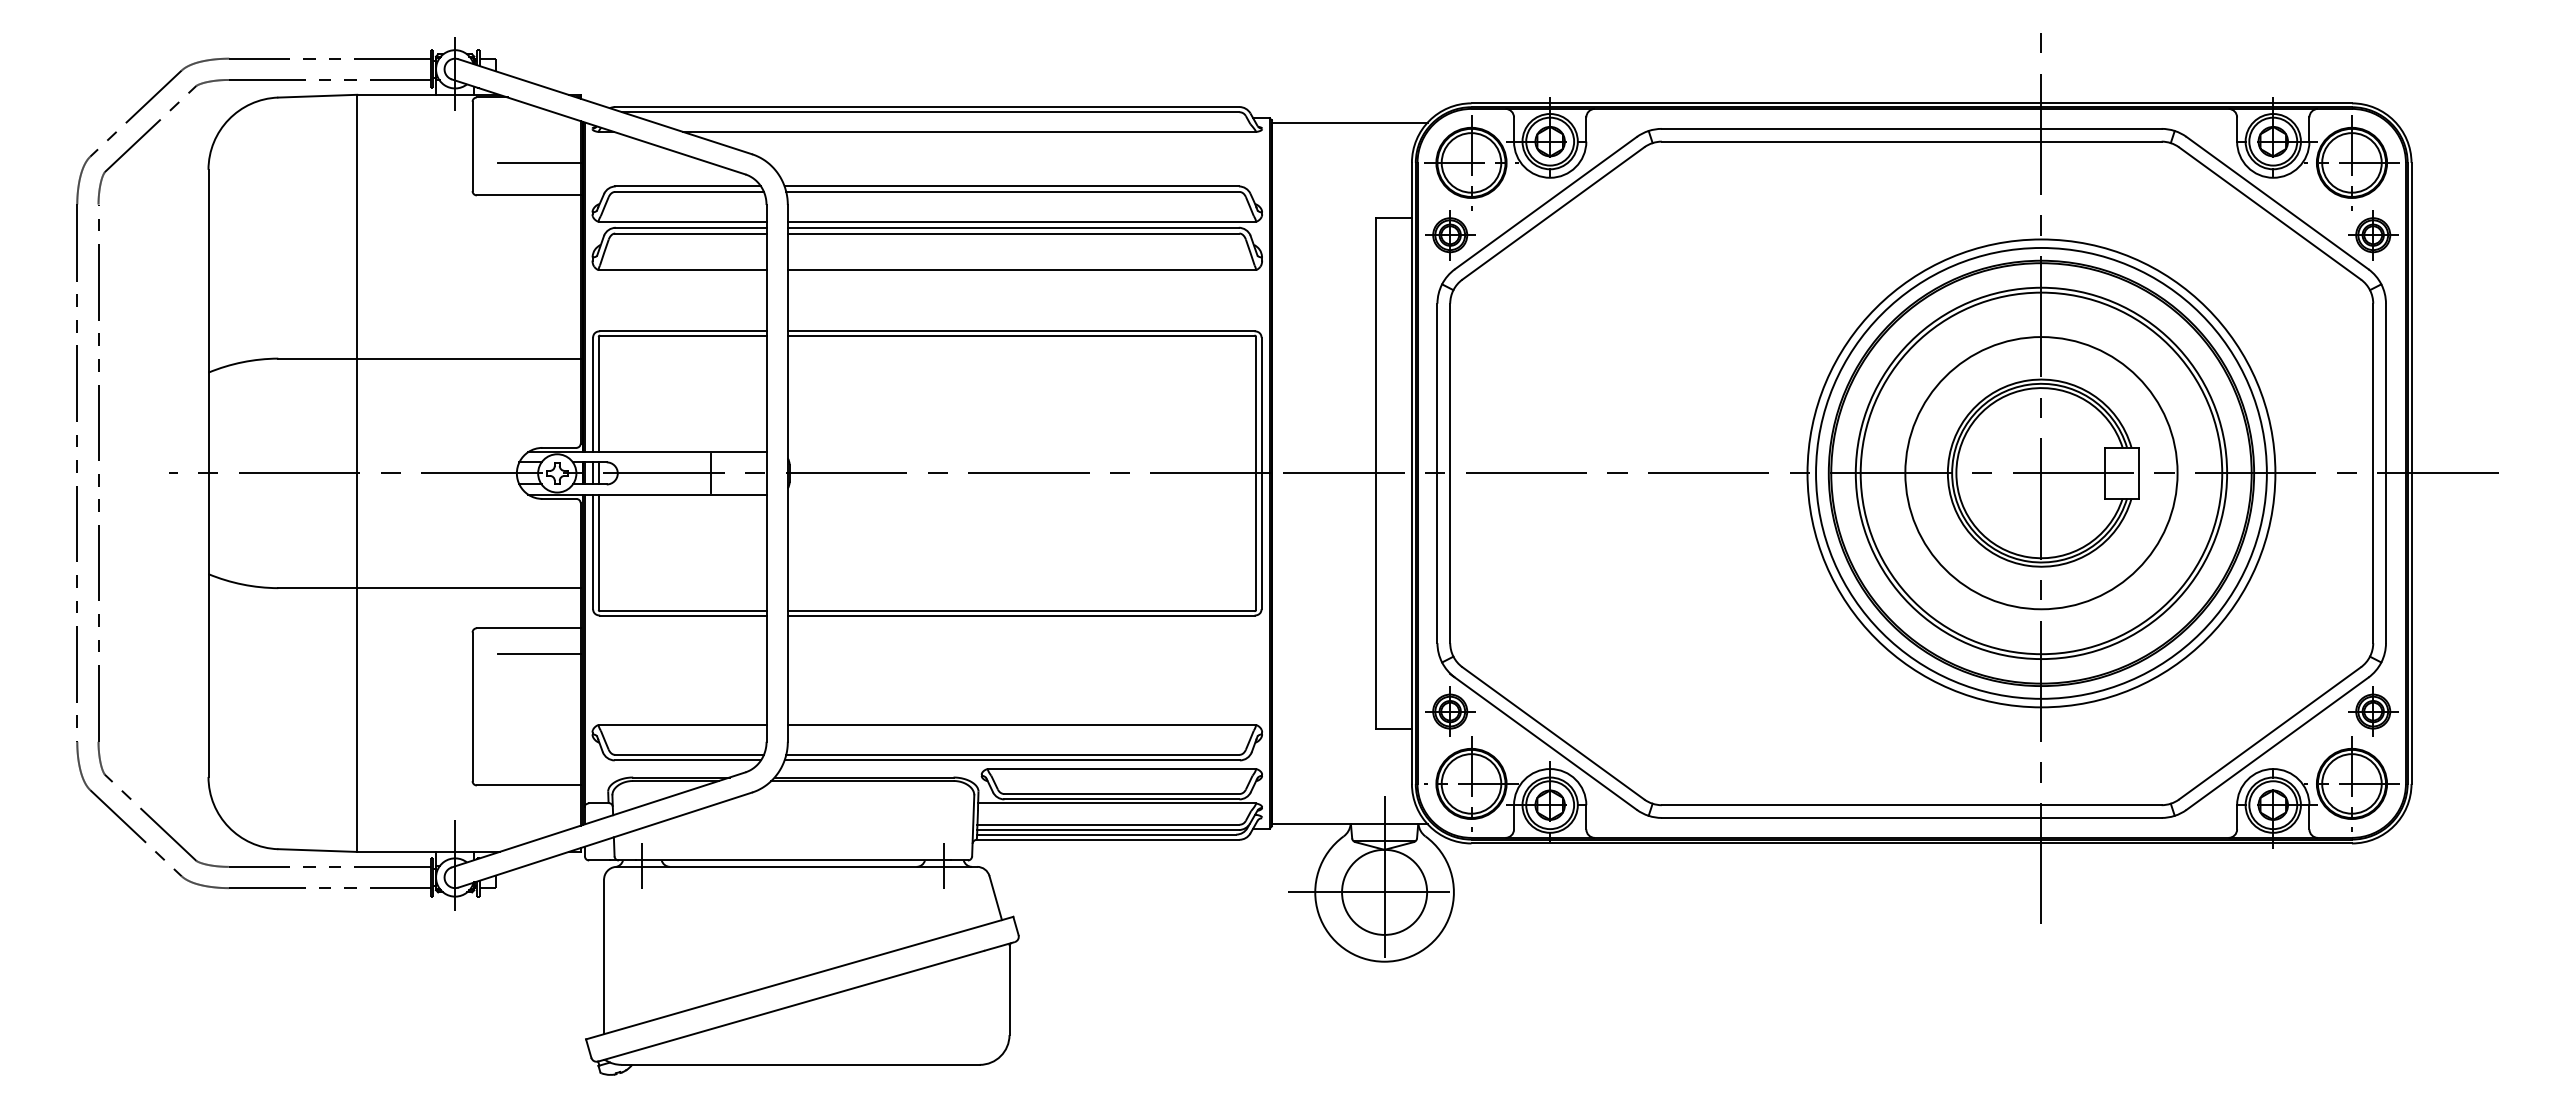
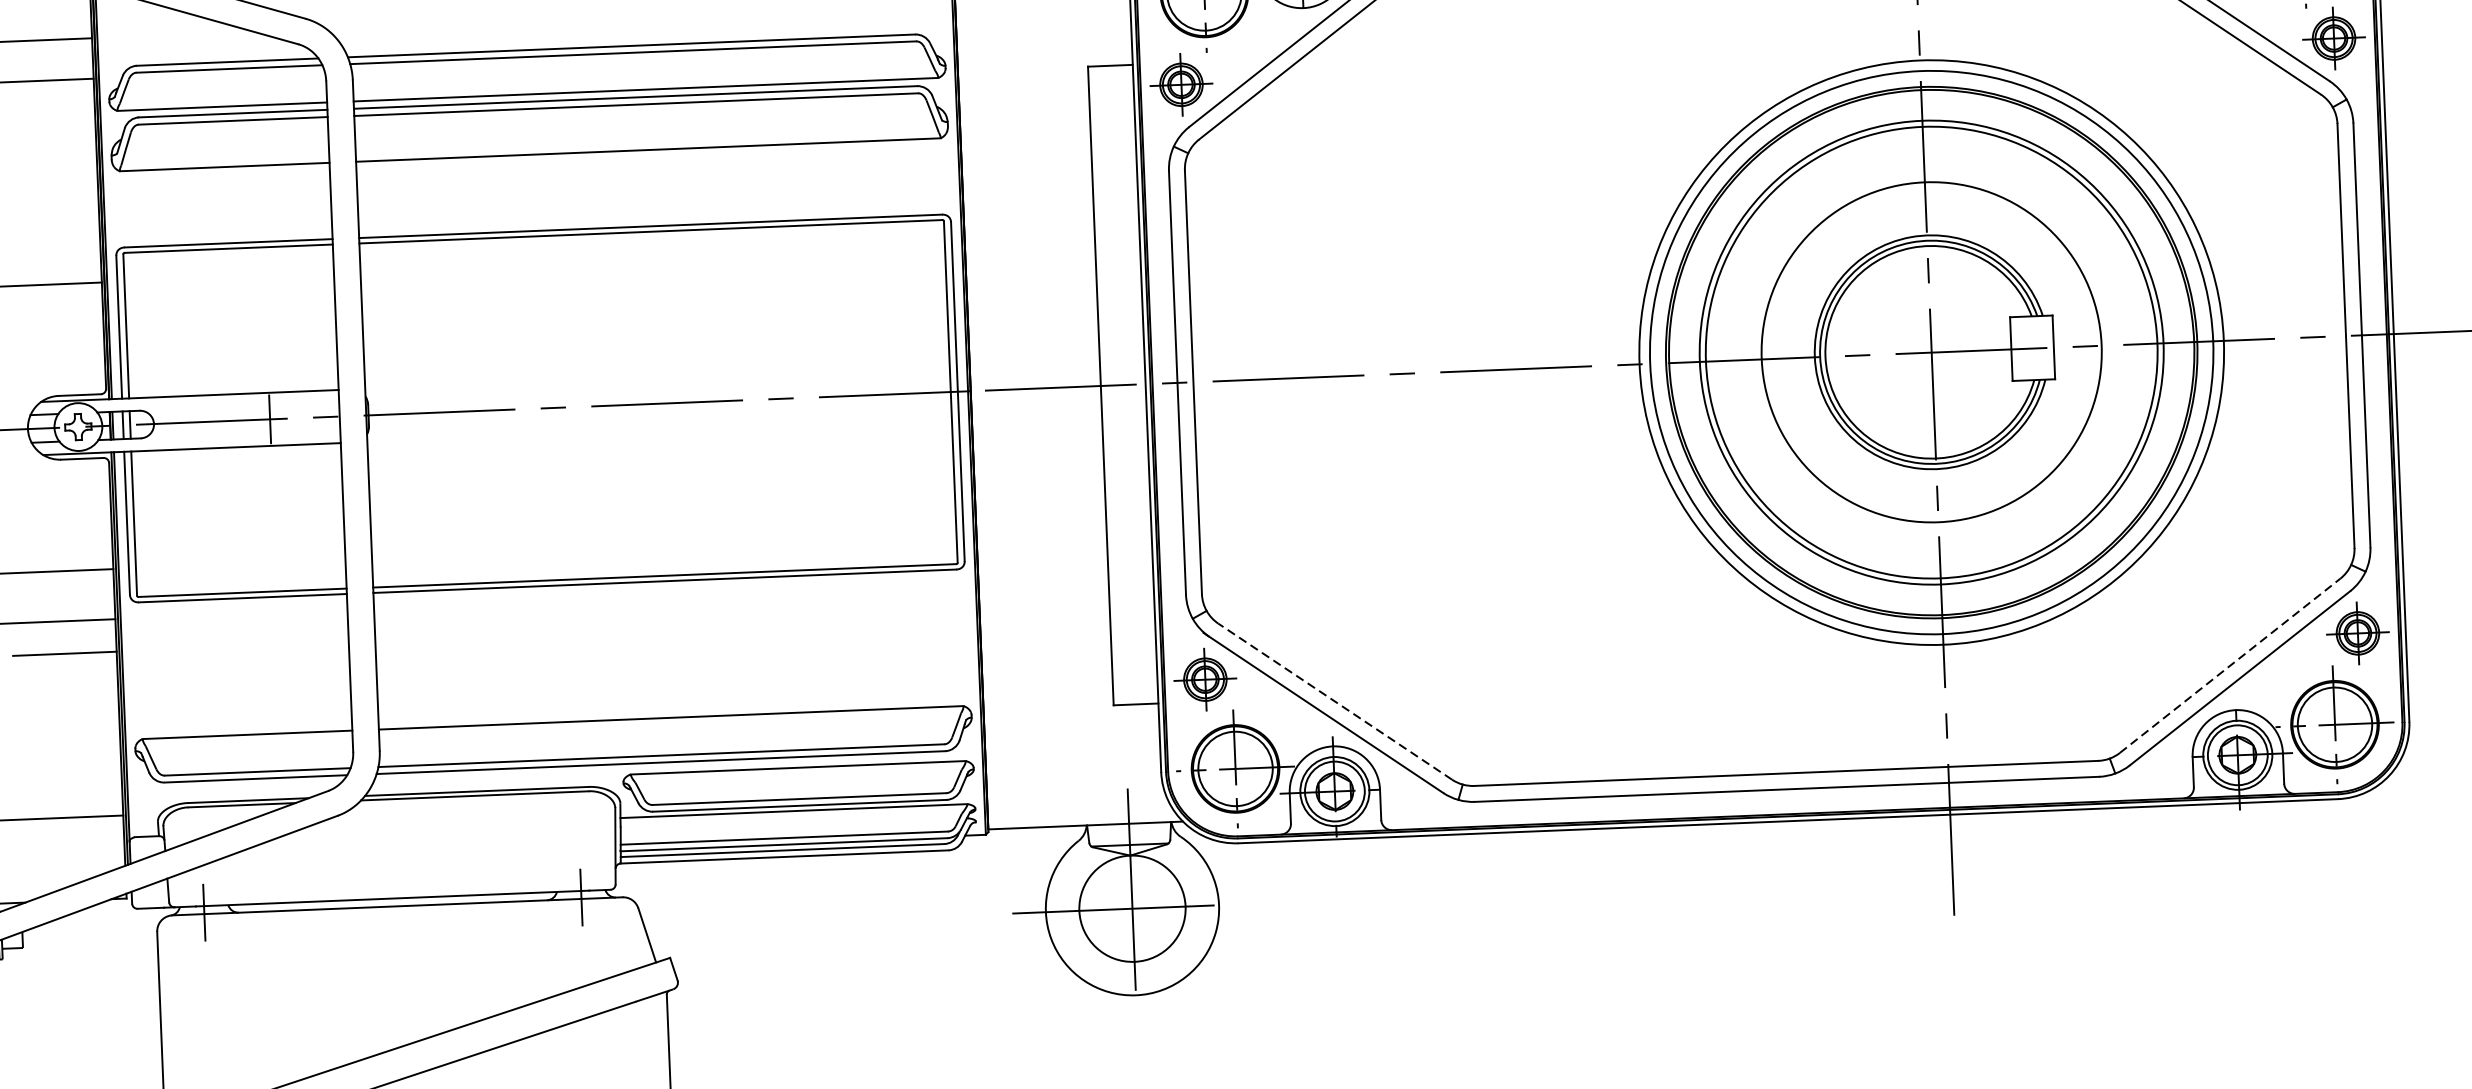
line: (1552, 733) -> (1334, 701), solid -> dashed
line: (2270, 733) -> (2230, 665), solid -> dashed

